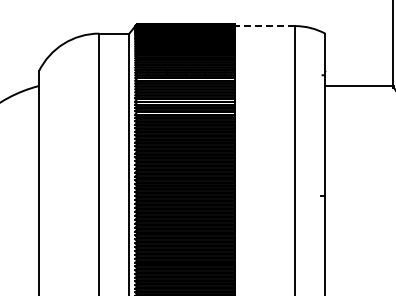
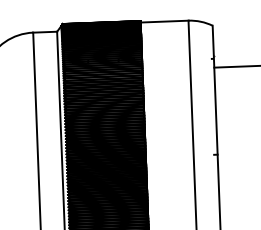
line: (264, 26) -> (164, 21), dashed -> solid

